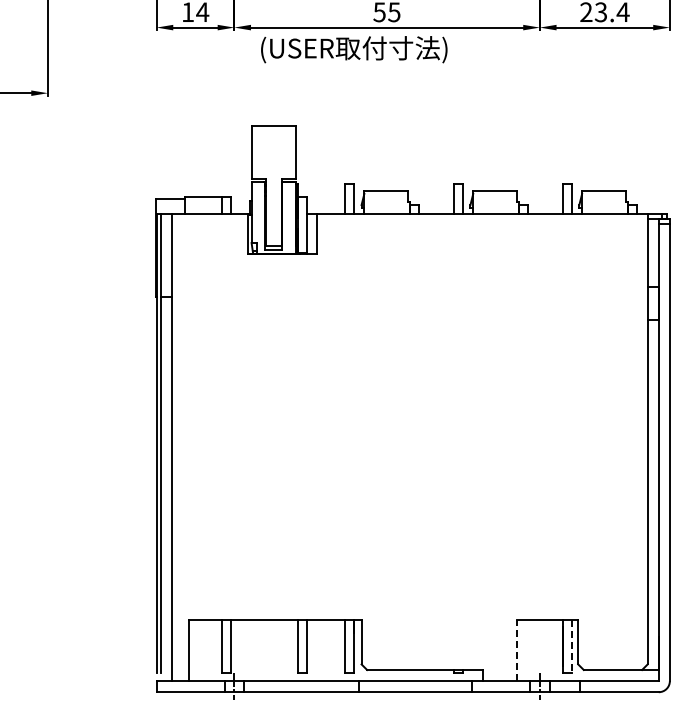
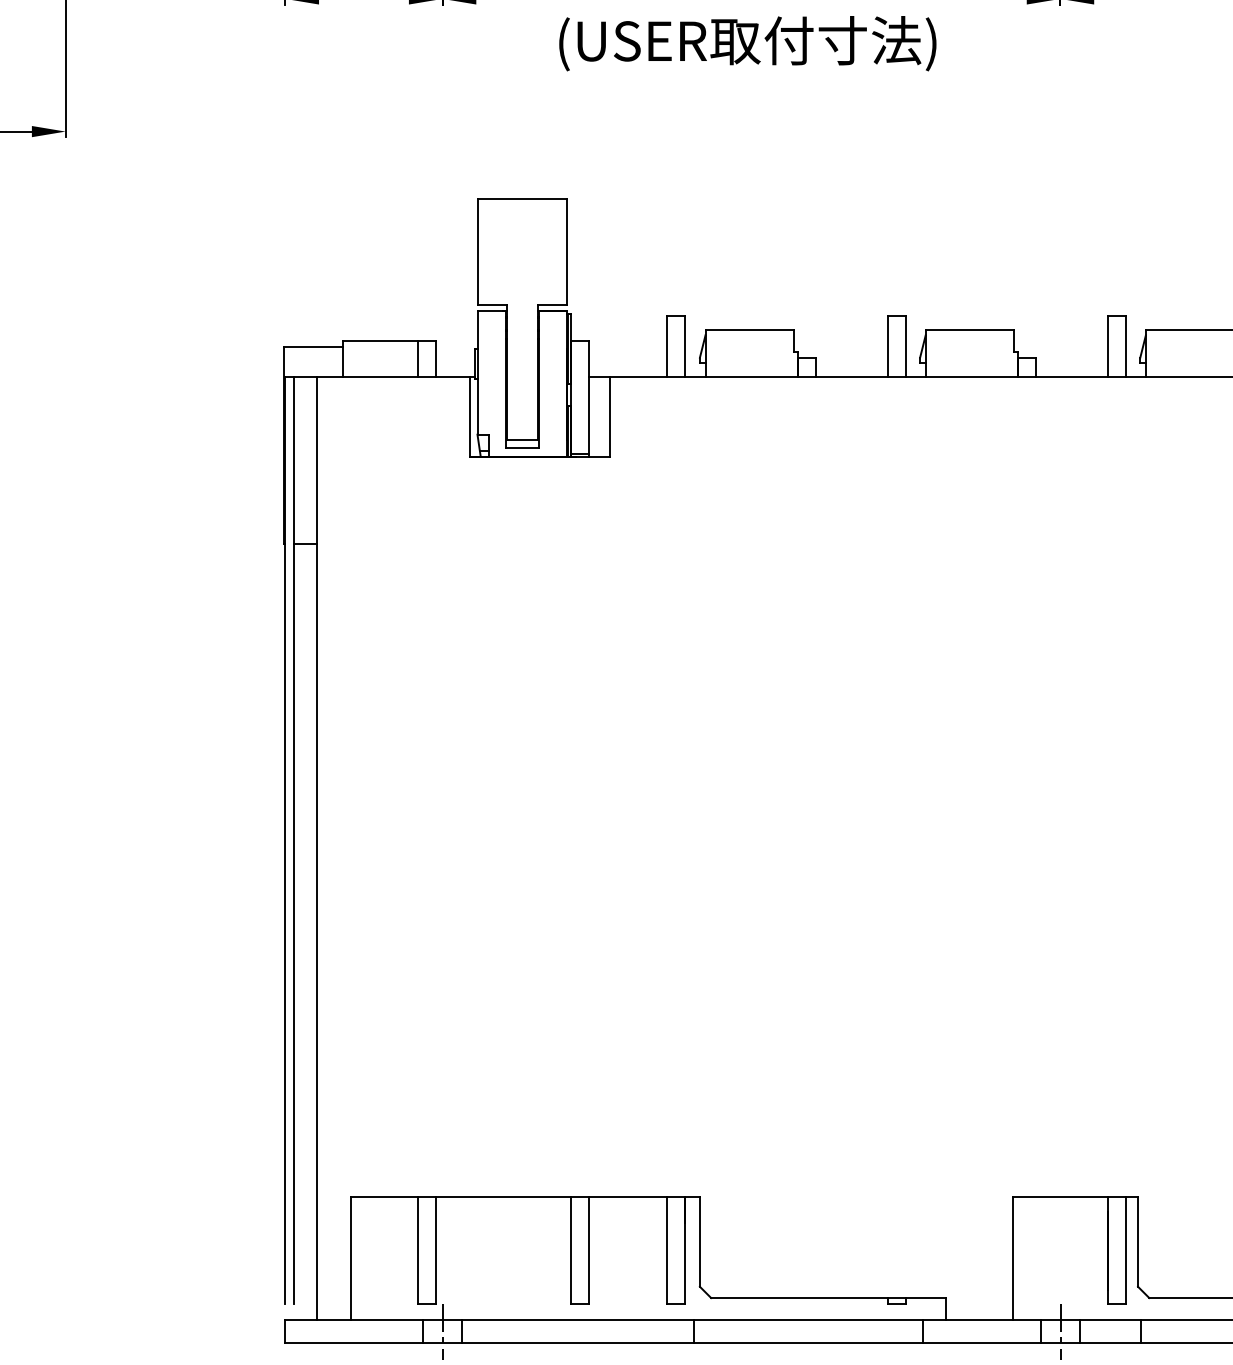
text: (354, 49) -> (748, 43), moved
line: (572, 646) -> (1126, 1250), dashed -> solid
line: (516, 650) -> (1013, 1258), dashed -> solid

